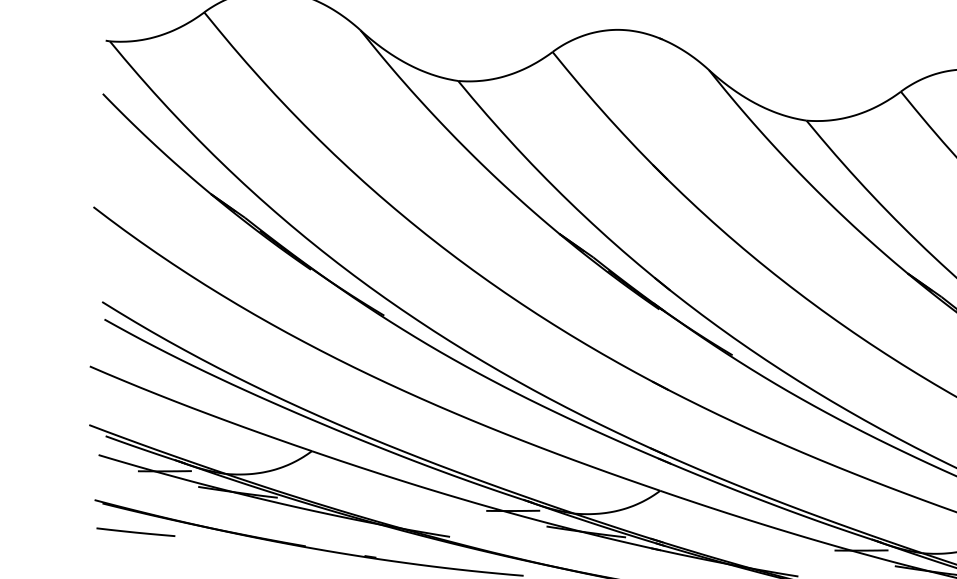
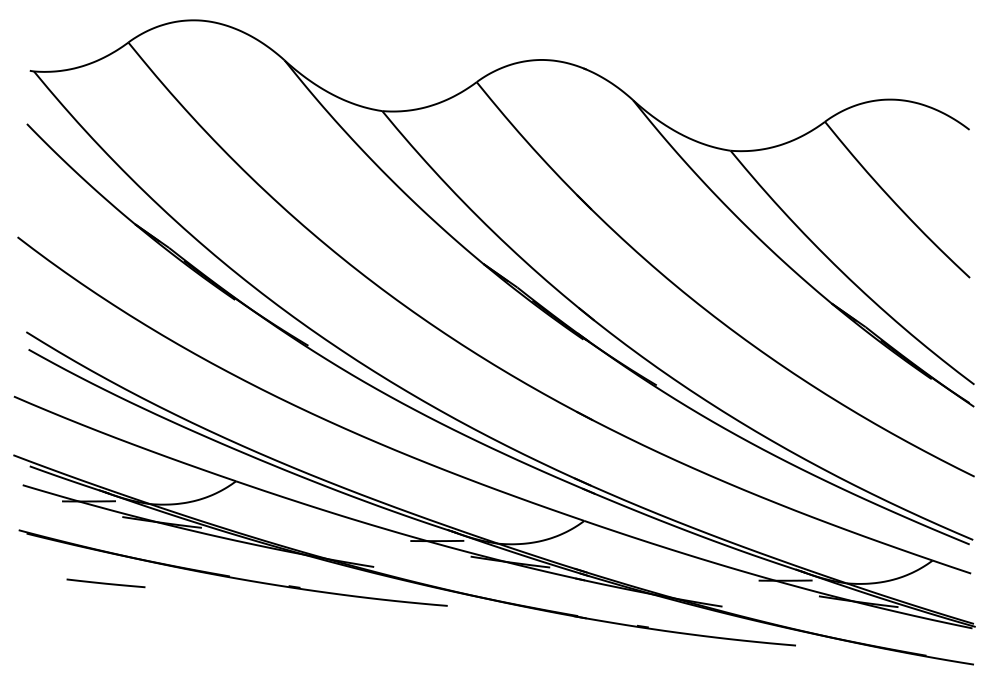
line: (135, 532) -> (105, 583), moved

